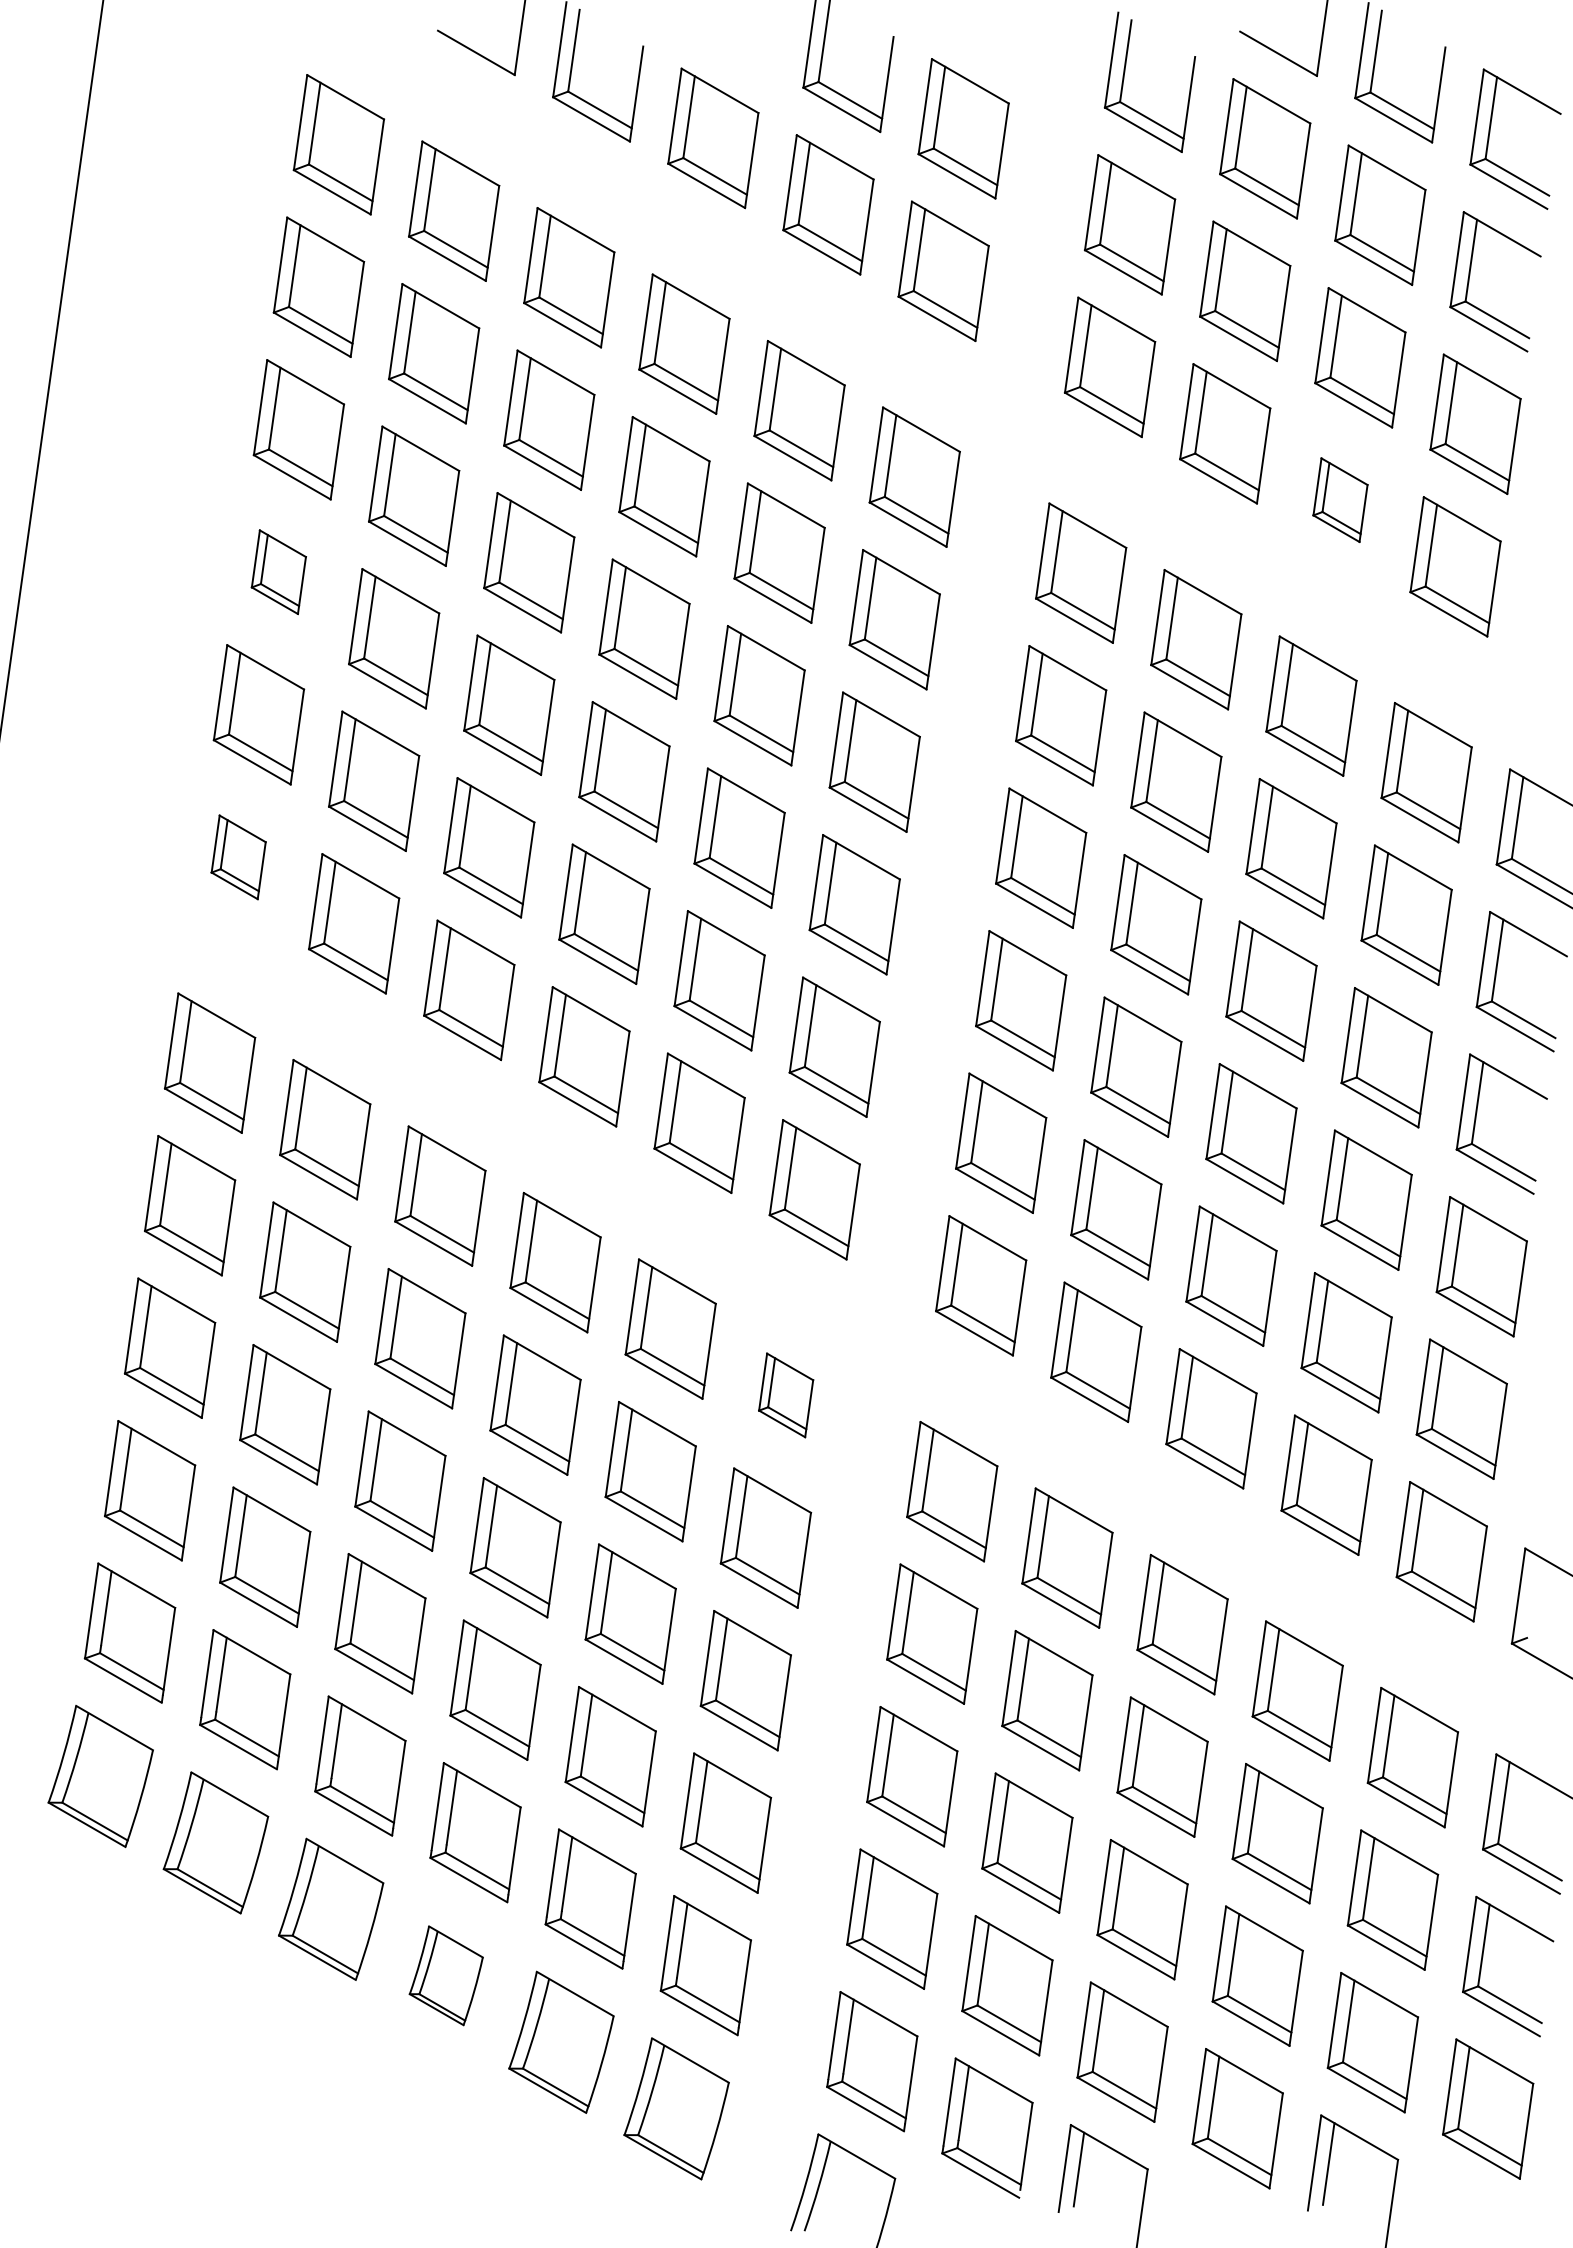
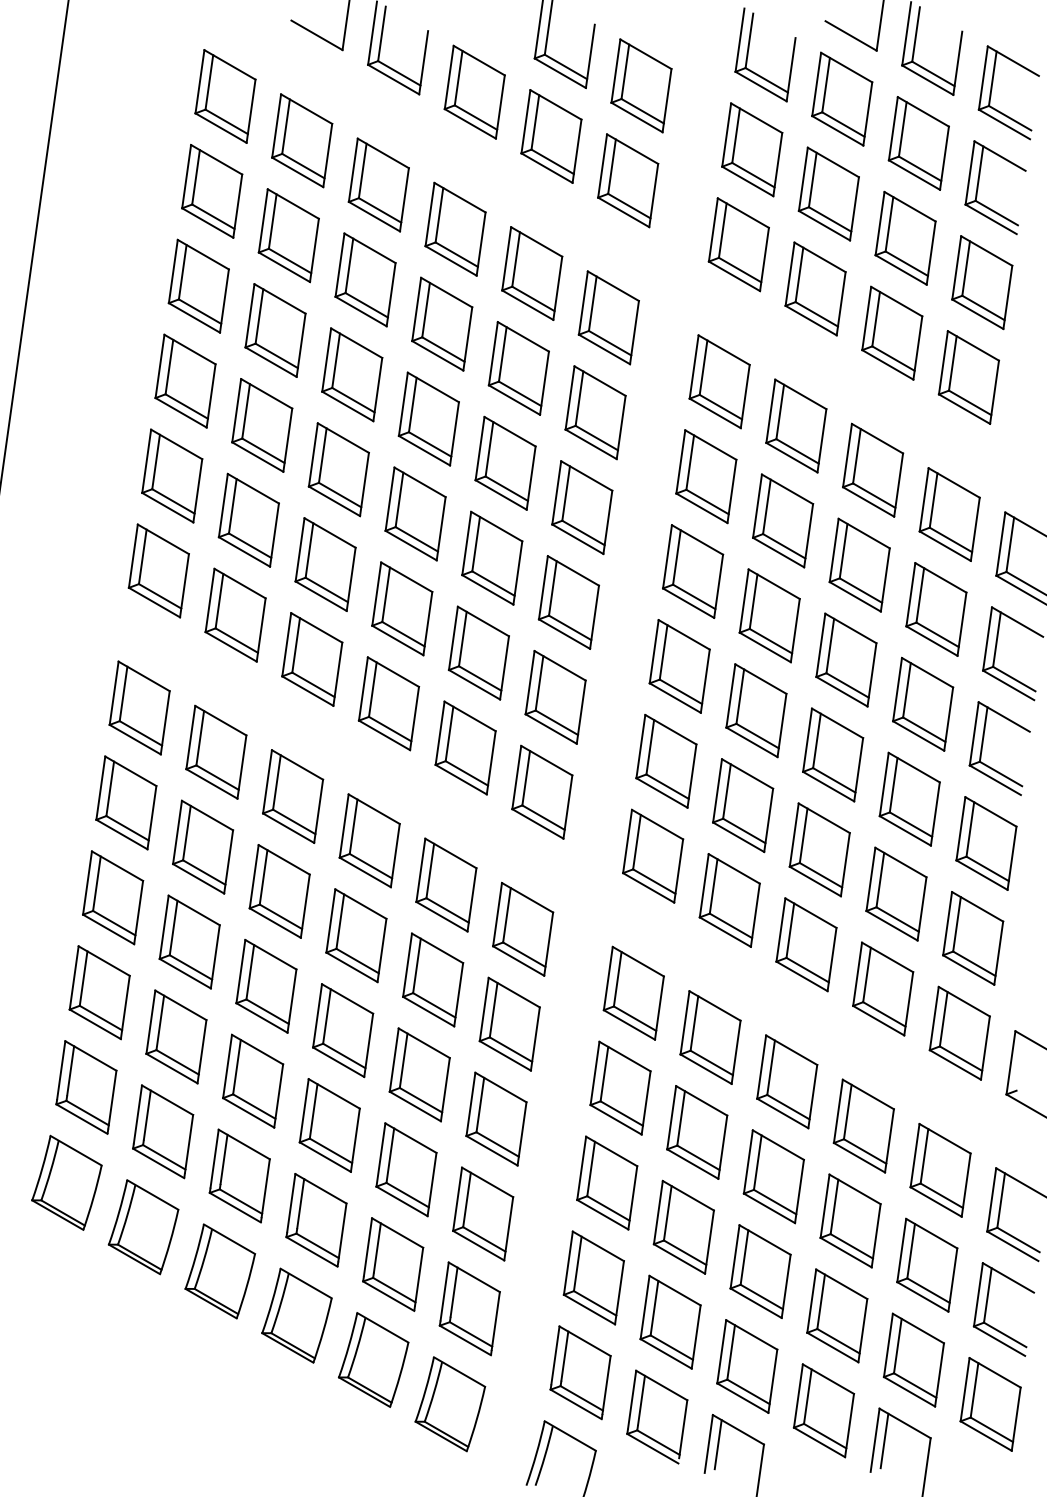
part: (1340, 499) -> (892, 332), size x1.67
part: (278, 571) -> (185, 380), size x1.67
part: (238, 856) -> (158, 570), size x1.67
part: (786, 1394) -> (523, 928), size x1.67
part: (445, 1975) -> (296, 1315), size x1.43

